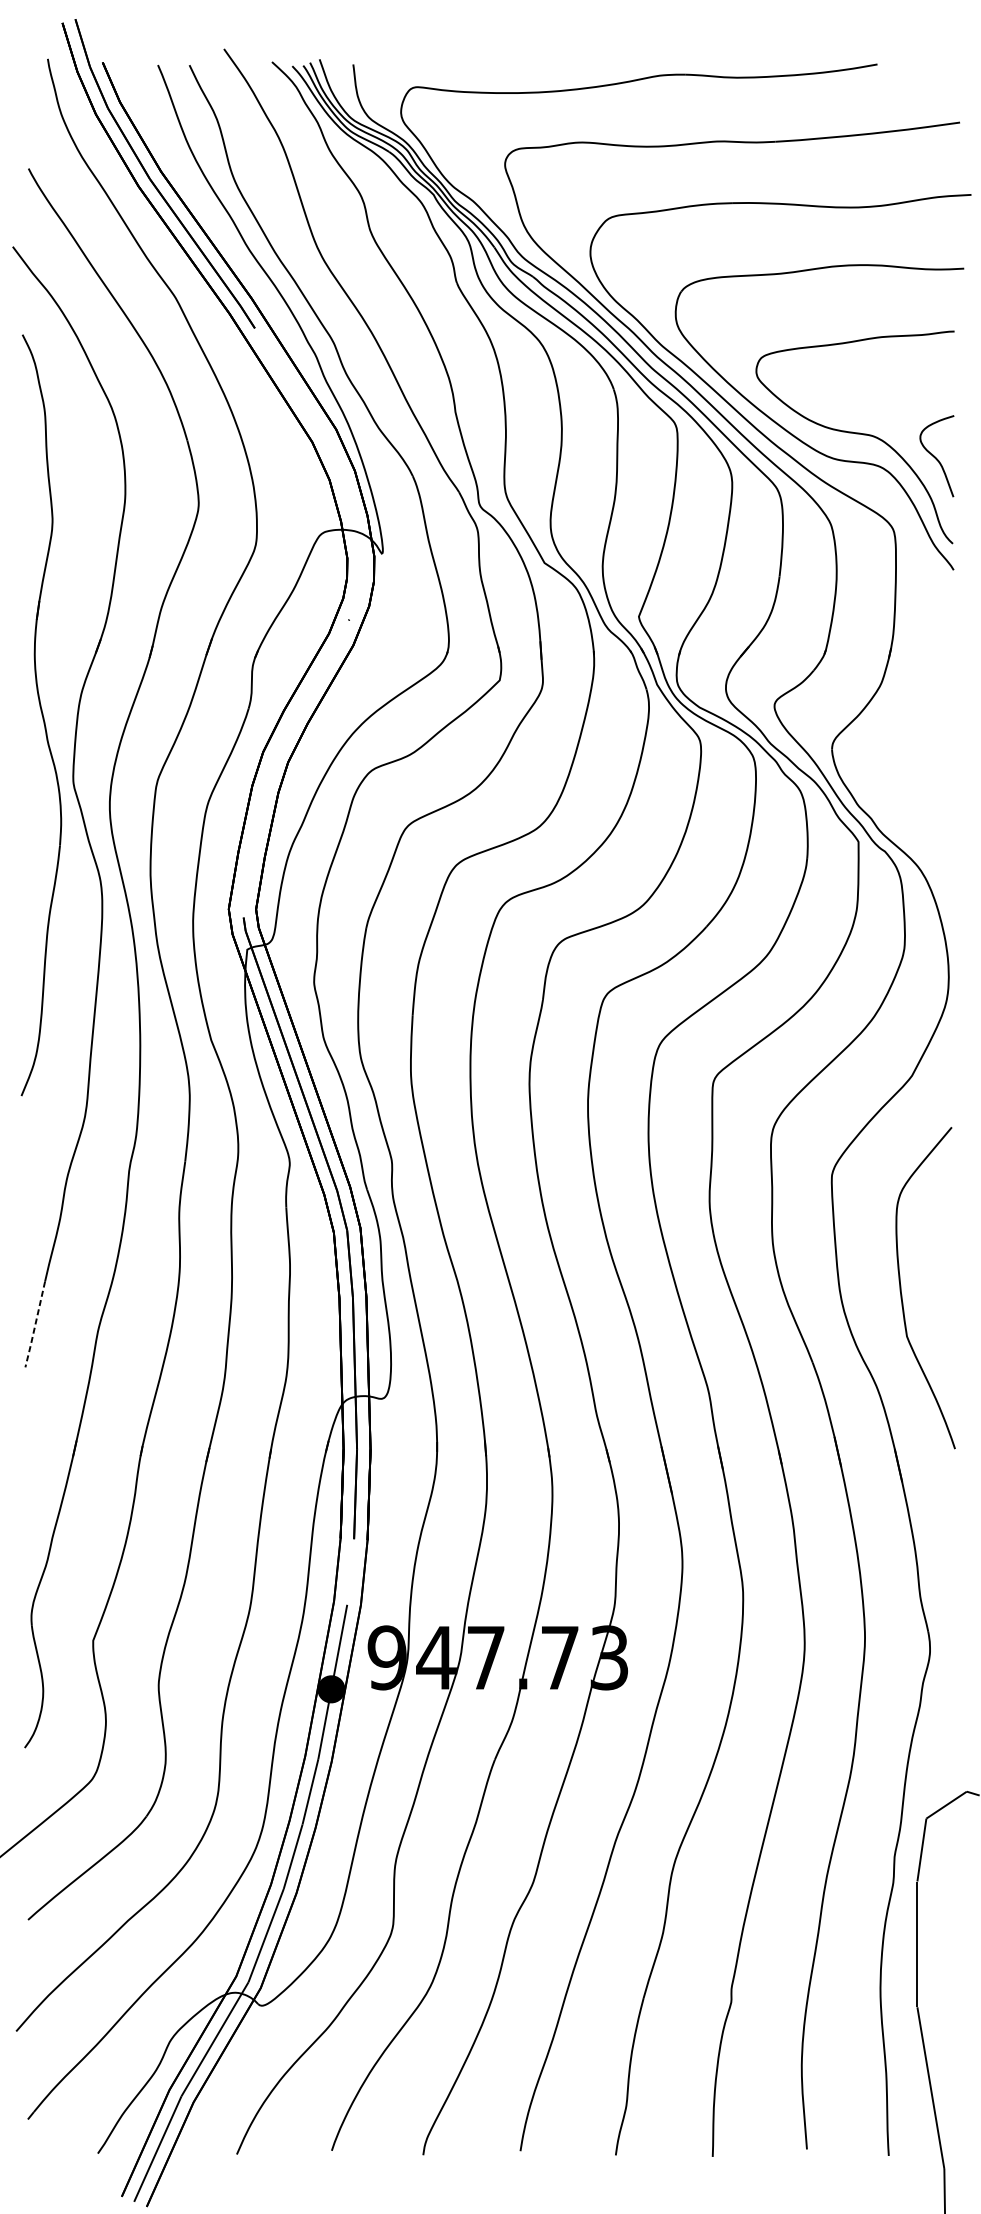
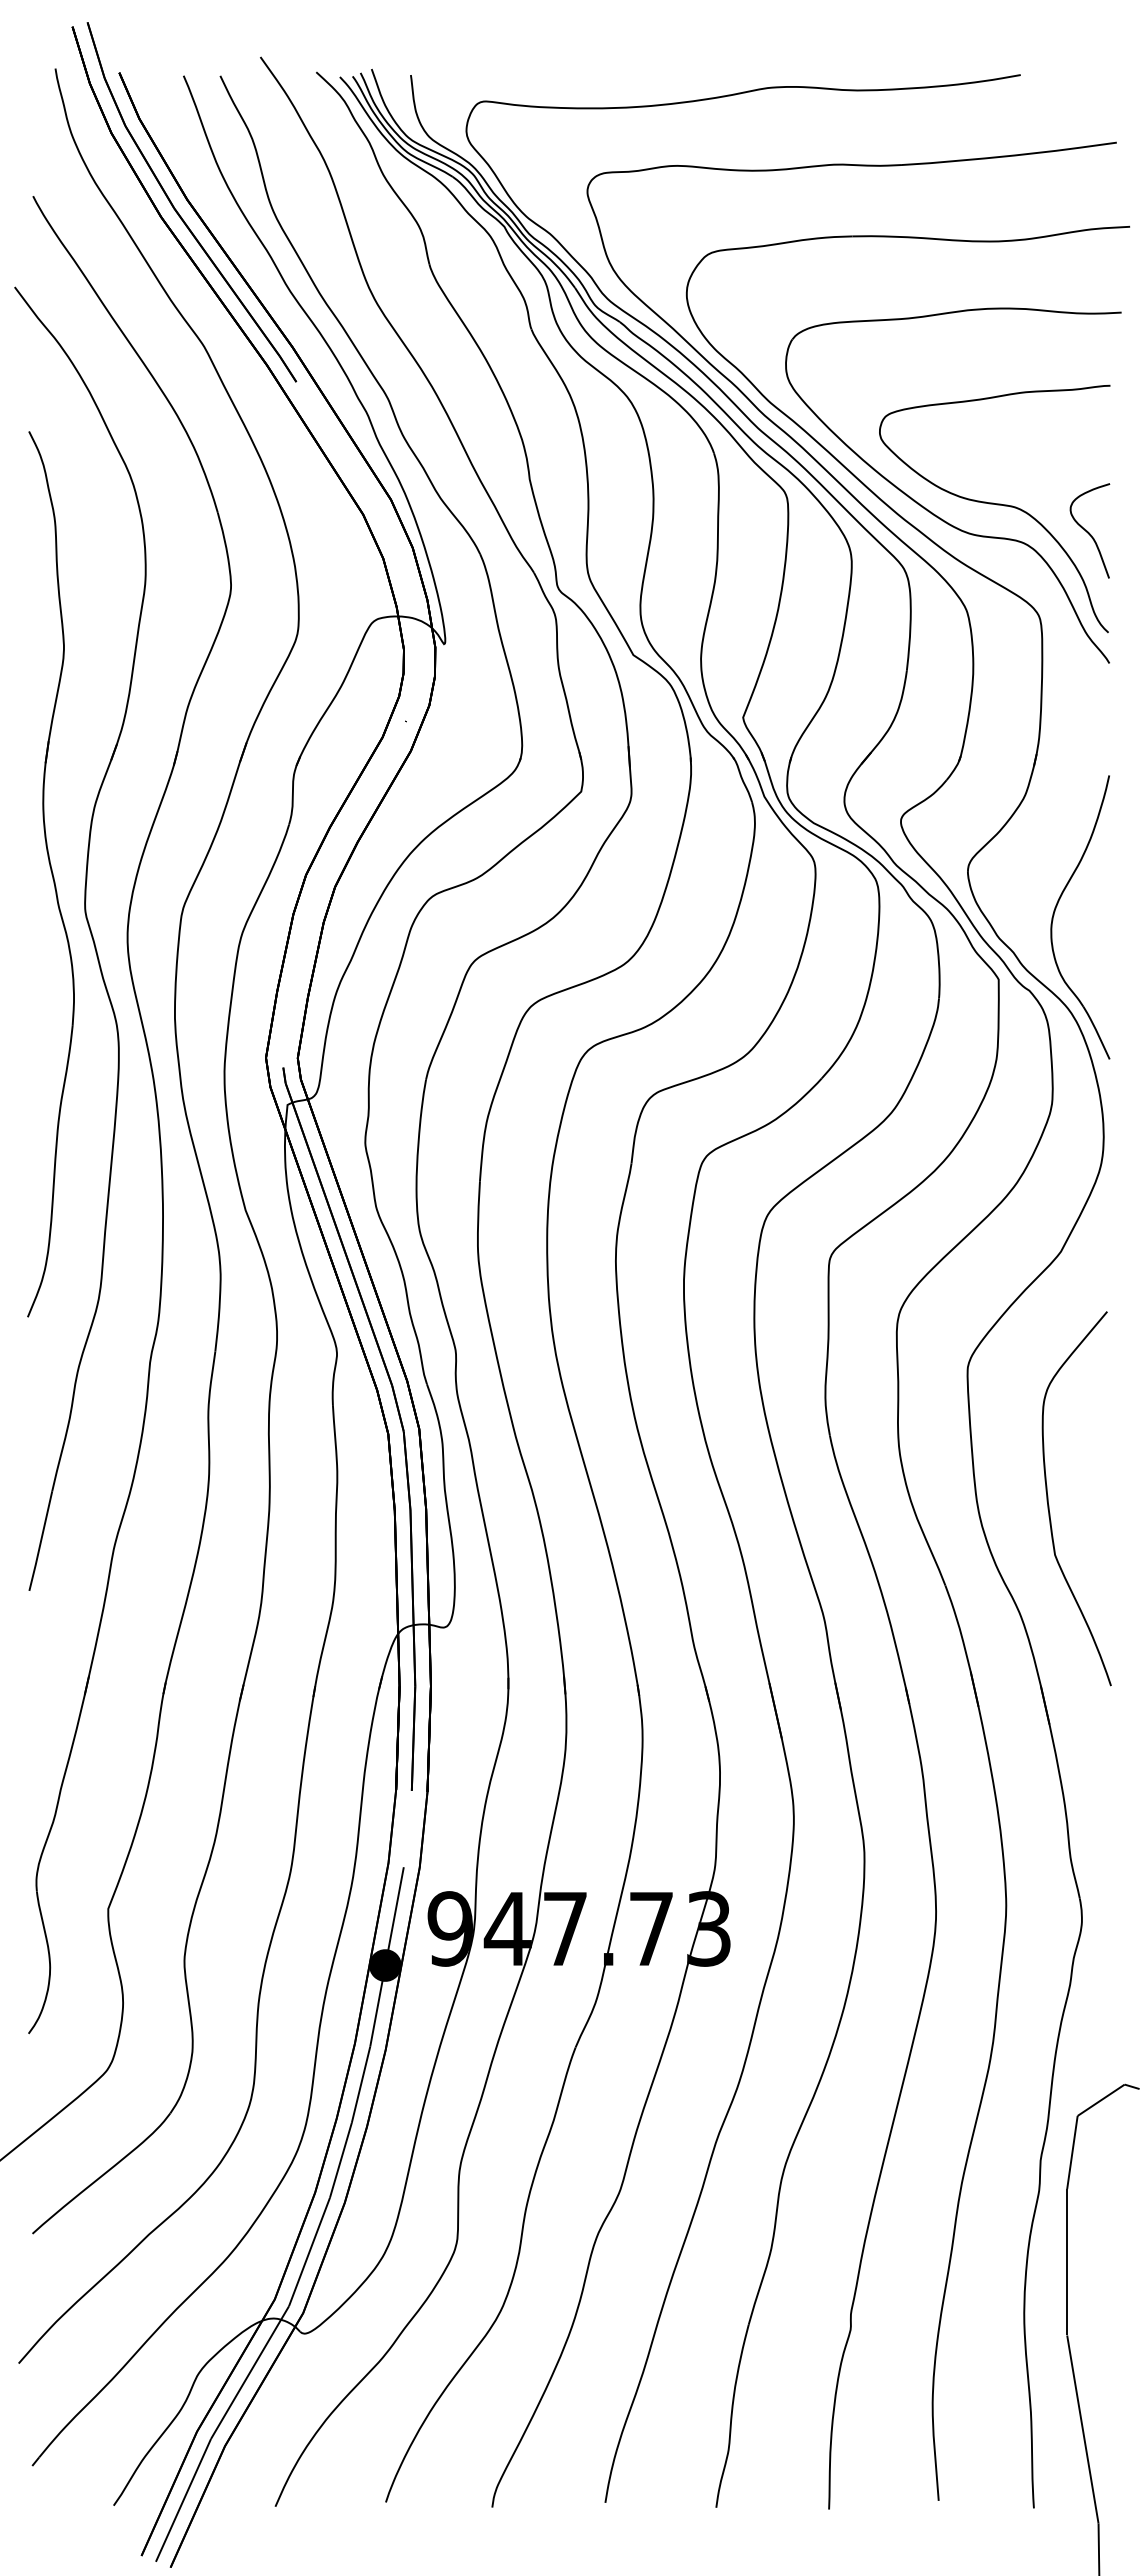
part: (40, 715) -> (50, 874), moved
part: (909, 779) -> (1057, 906), added
line: (34, 1324) -> (40, 1541), dashed -> solid

